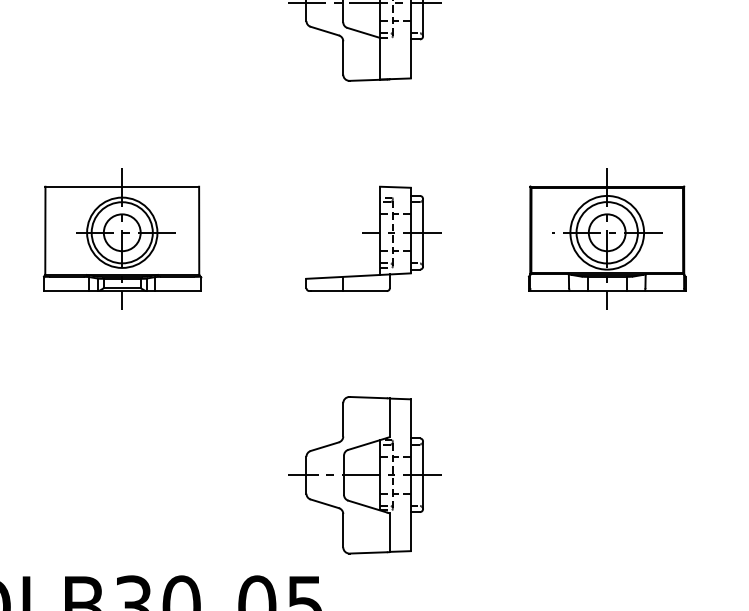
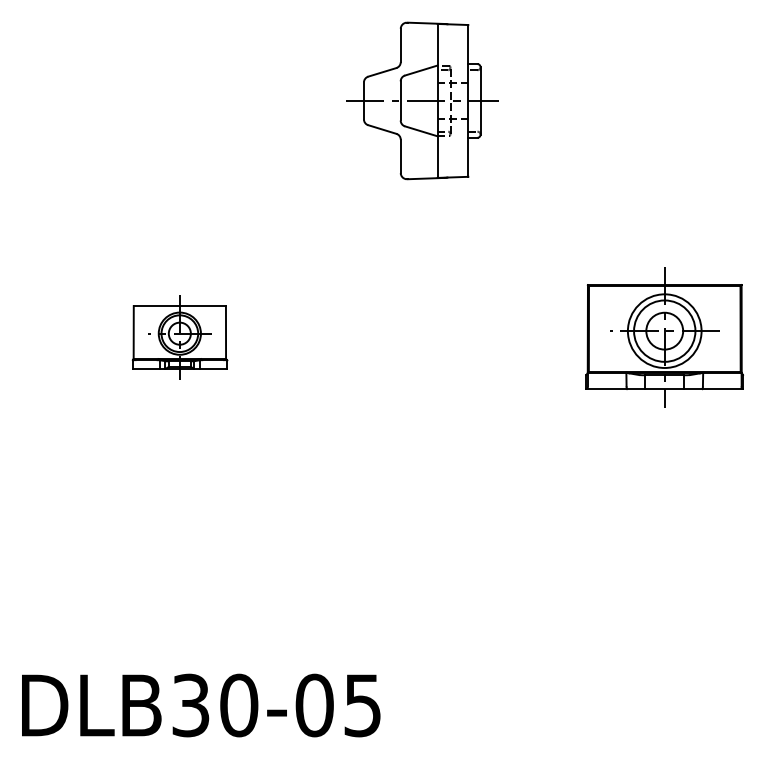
part: (122, 239) -> (179, 337), size x0.6
part: (373, 239) -> (430, 337), removed
part: (365, 475) -> (422, 573), removed

